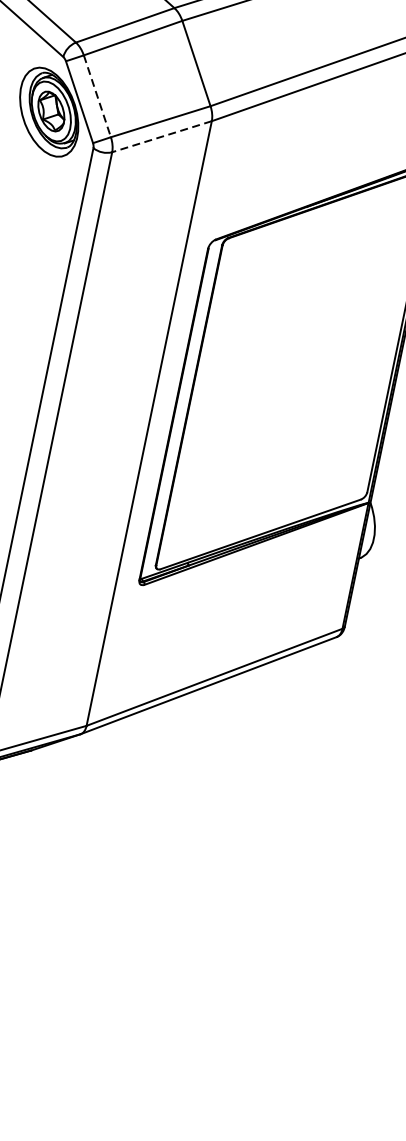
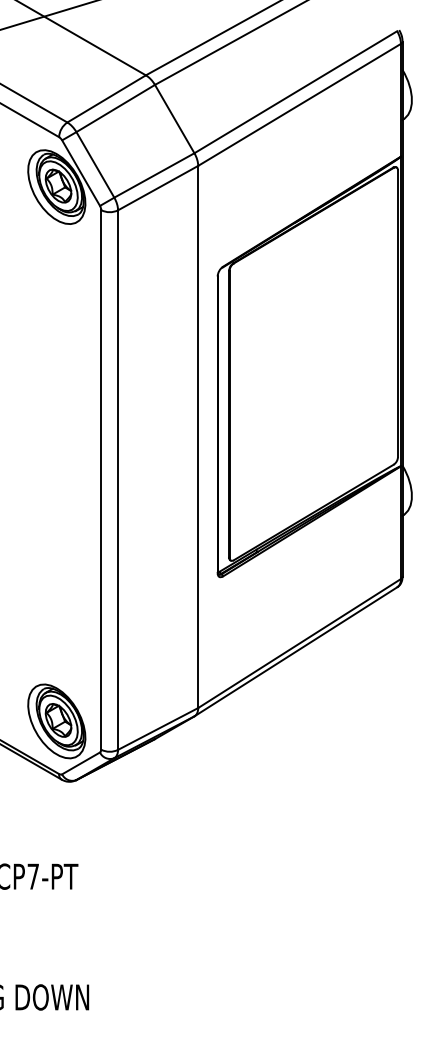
line: (97, 95) -> (95, 164), dashed -> solid
line: (162, 137) -> (158, 188), dashed -> solid

